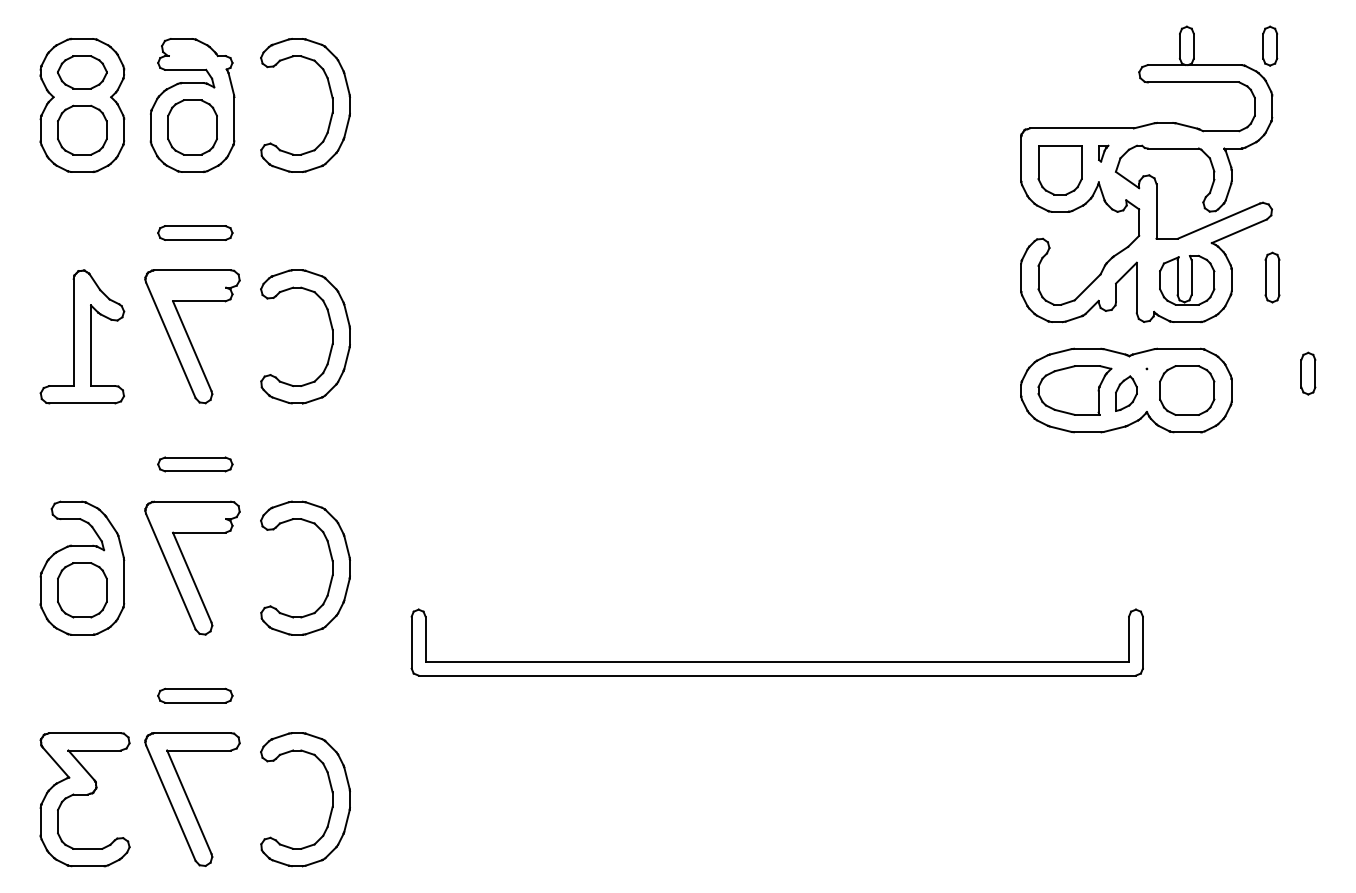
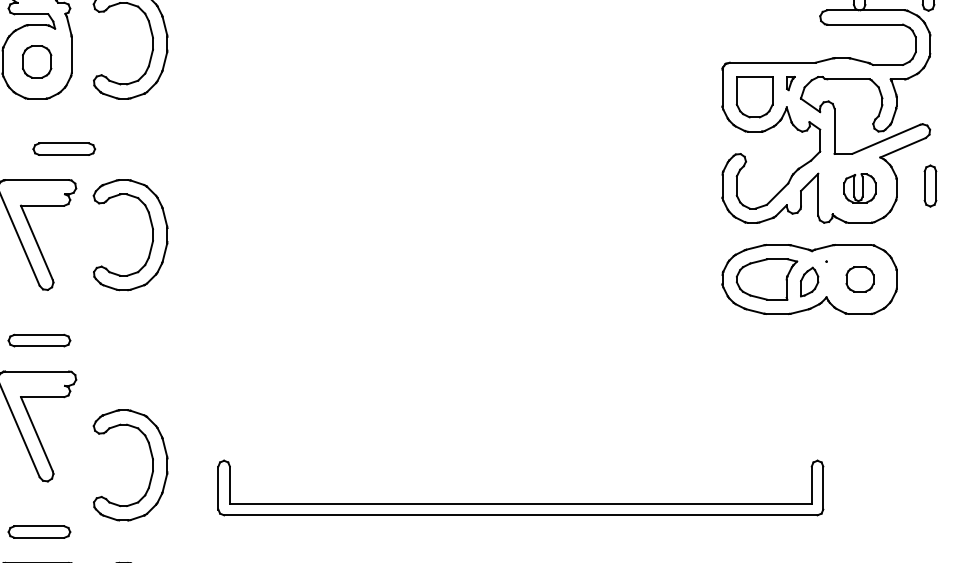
part: (192, 127) -> (37, 61), size x0.7
part: (195, 232) -> (64, 148), moved
part: (1187, 280) -> (860, 188), size x0.7
part: (1187, 390) -> (860, 279), size x0.6
part: (331, 561) -> (152, 459), moved

